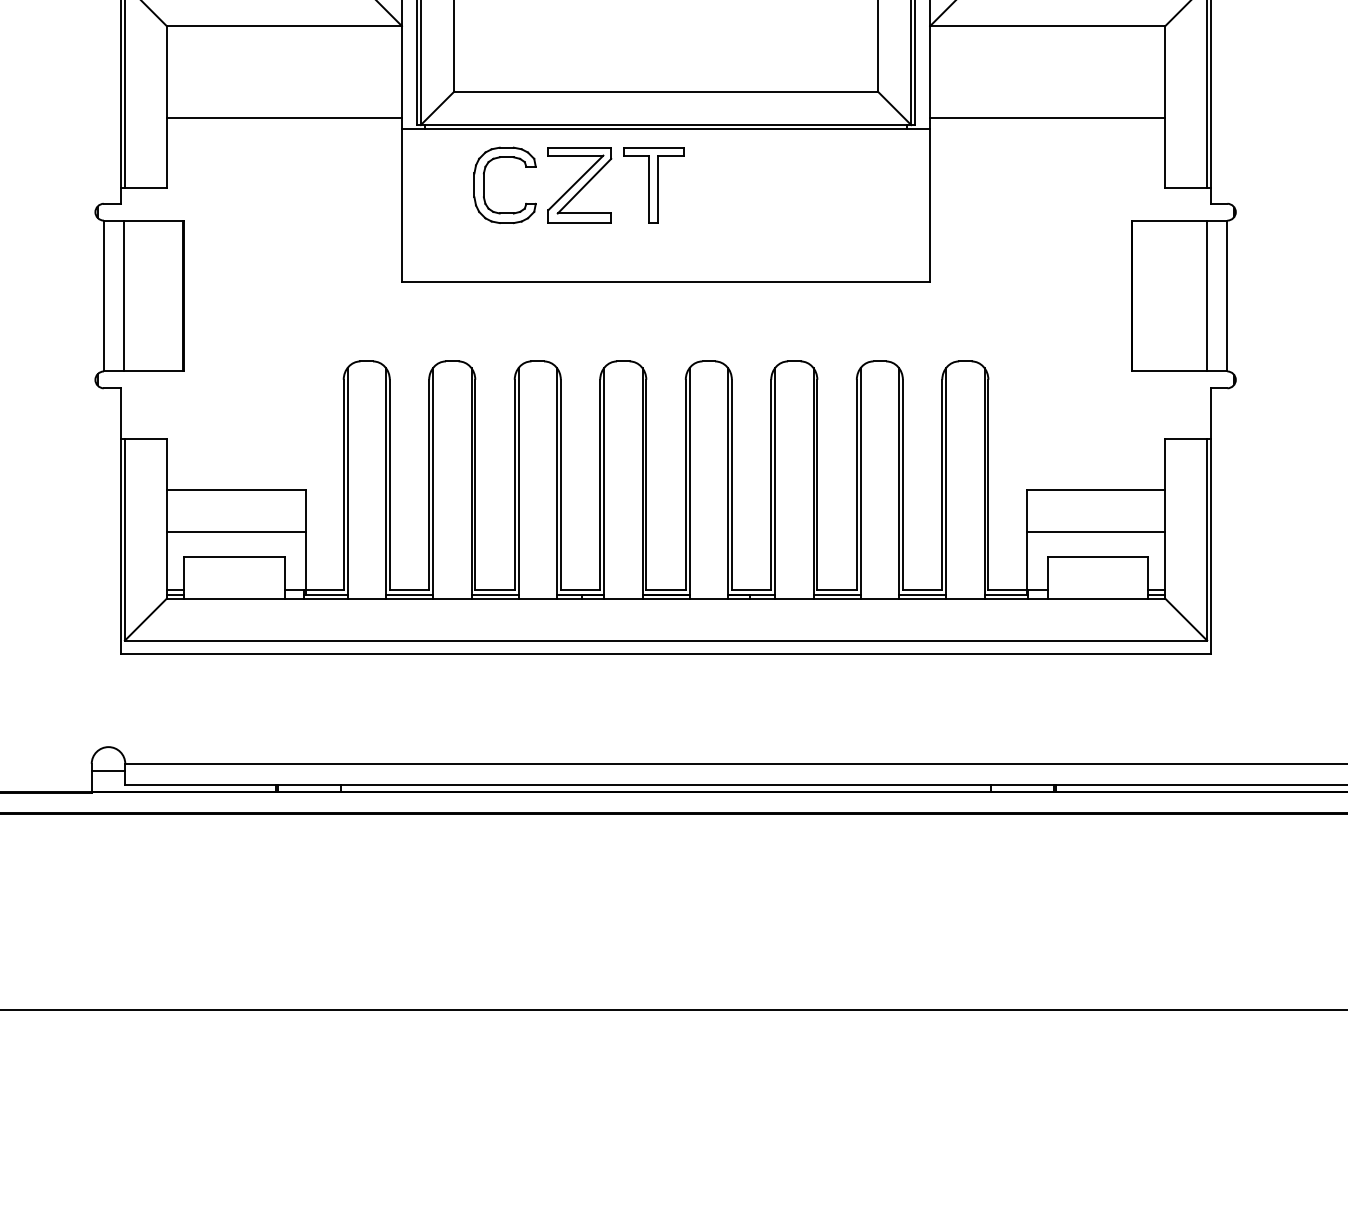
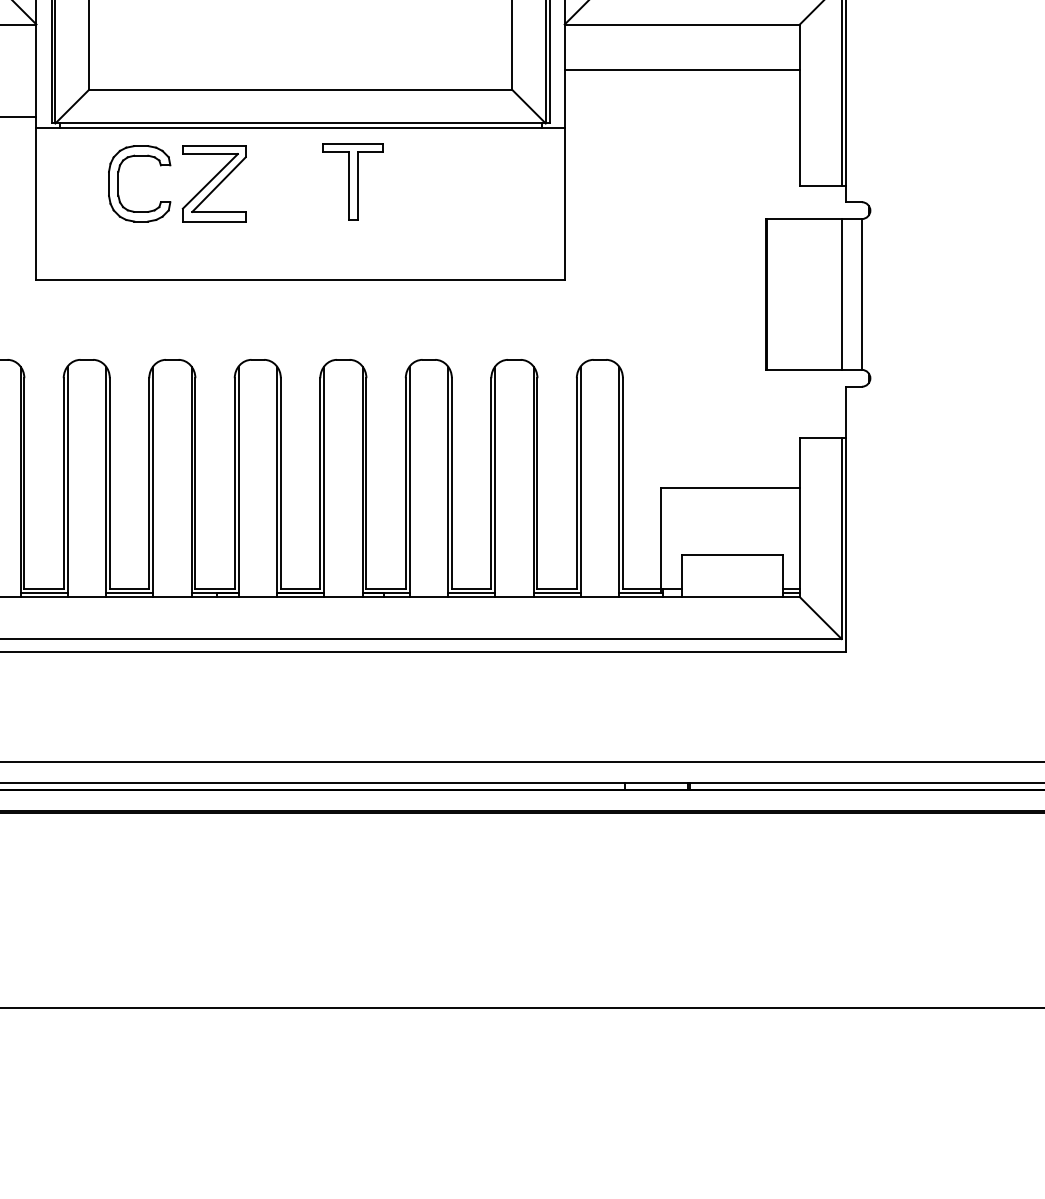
line: (1047, 118) -> (682, 69), moved
part: (653, 185) -> (353, 181), moved
line: (1095, 531) -> (730, 529), removed

